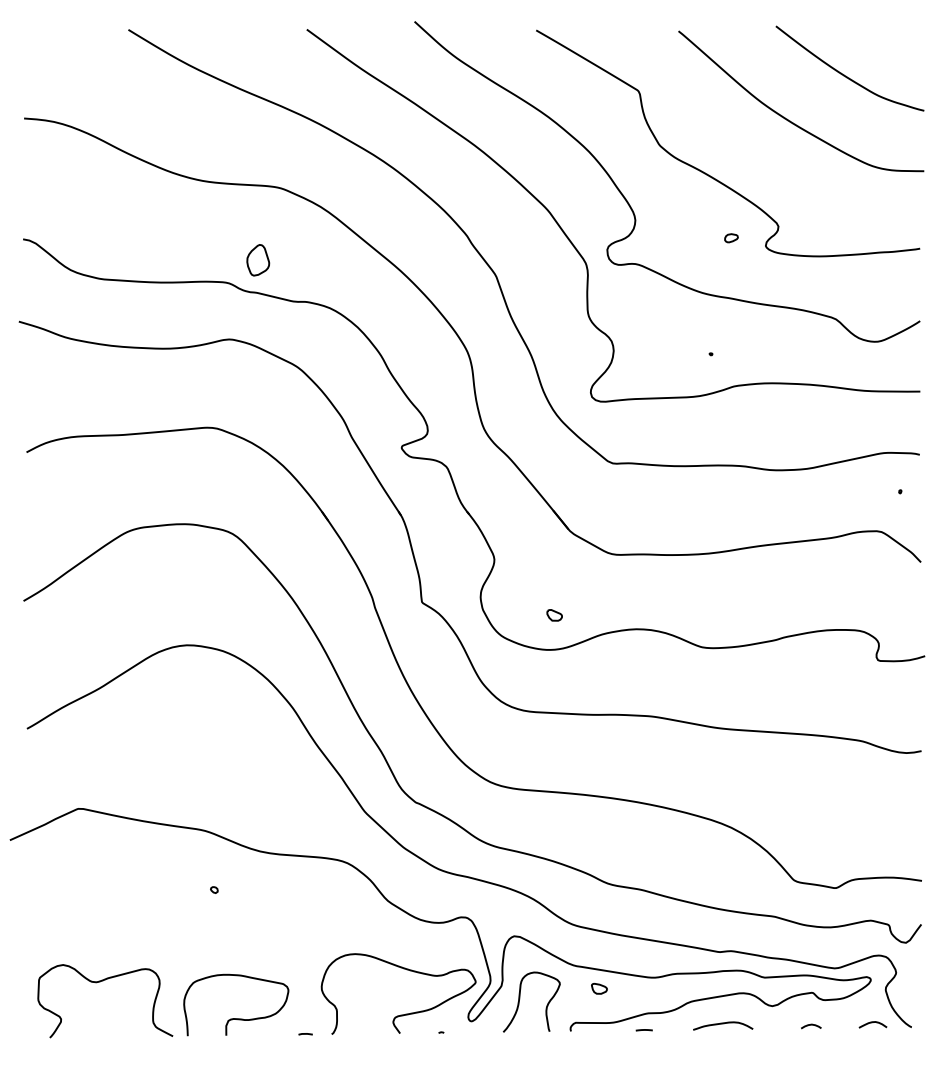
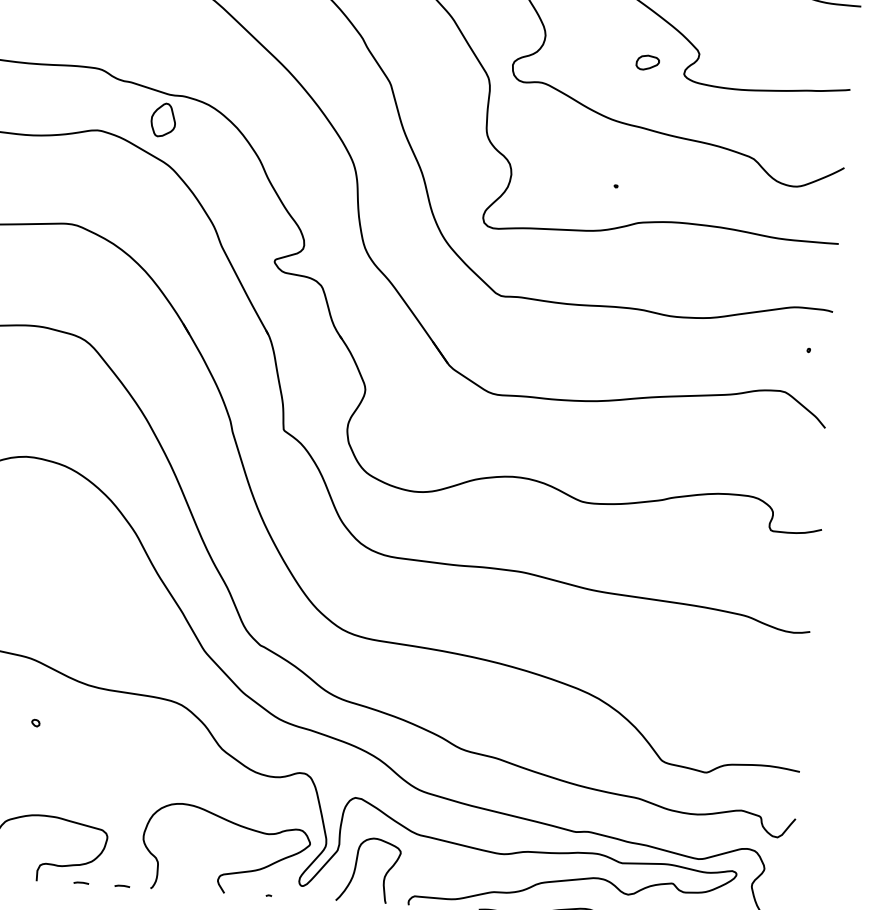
part: (731, 238) -> (647, 63), size x1.6
part: (258, 260) -> (163, 120), moved
part: (554, 615) -> (425, 455), removed
part: (599, 988) -> (443, 861), removed
line: (267, 1034) -> (81, 883), added

